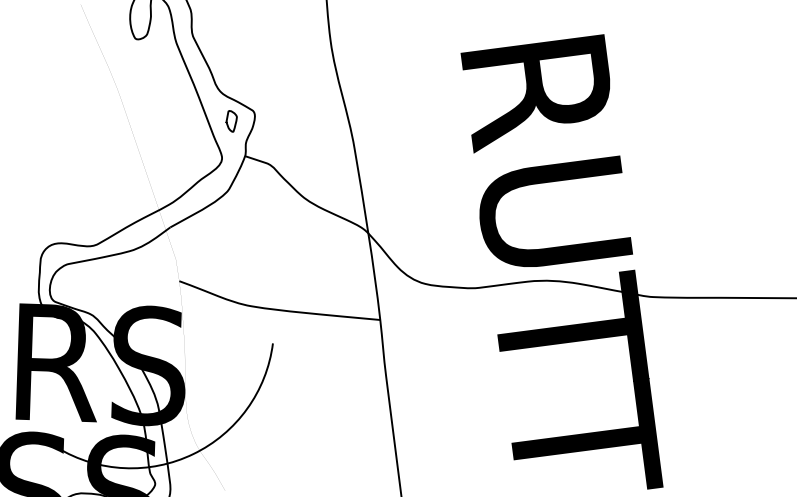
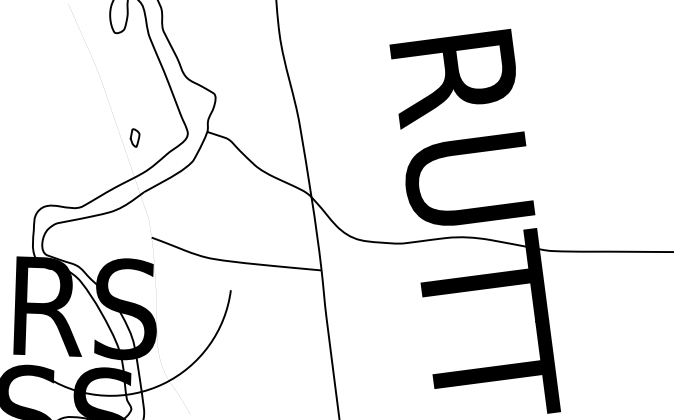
curve: (234, 123) -> (137, 139), moved

